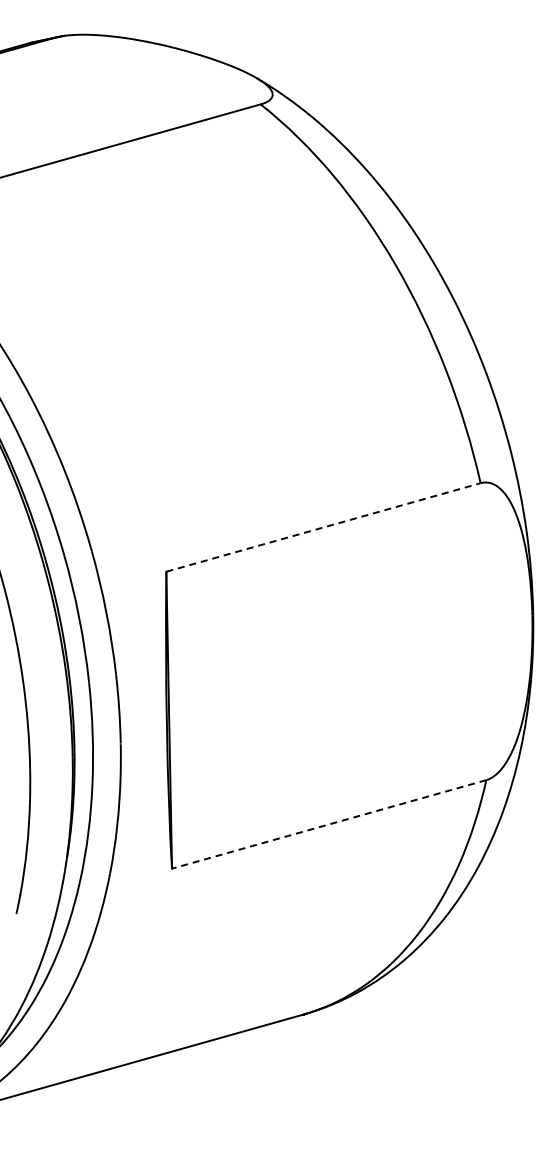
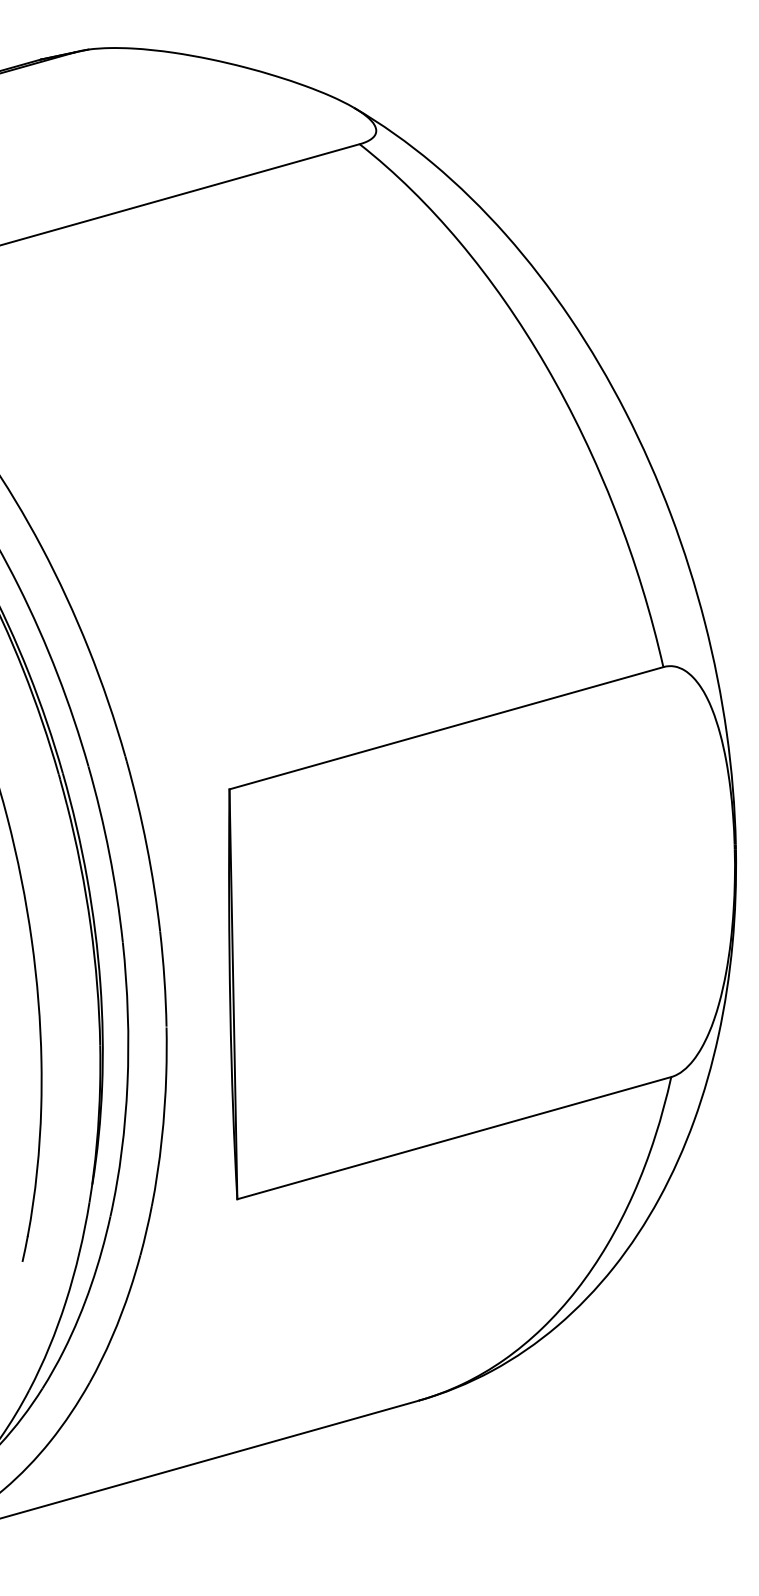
line: (323, 527) -> (446, 728), dashed -> solid
line: (328, 824) -> (453, 1138), dashed -> solid

